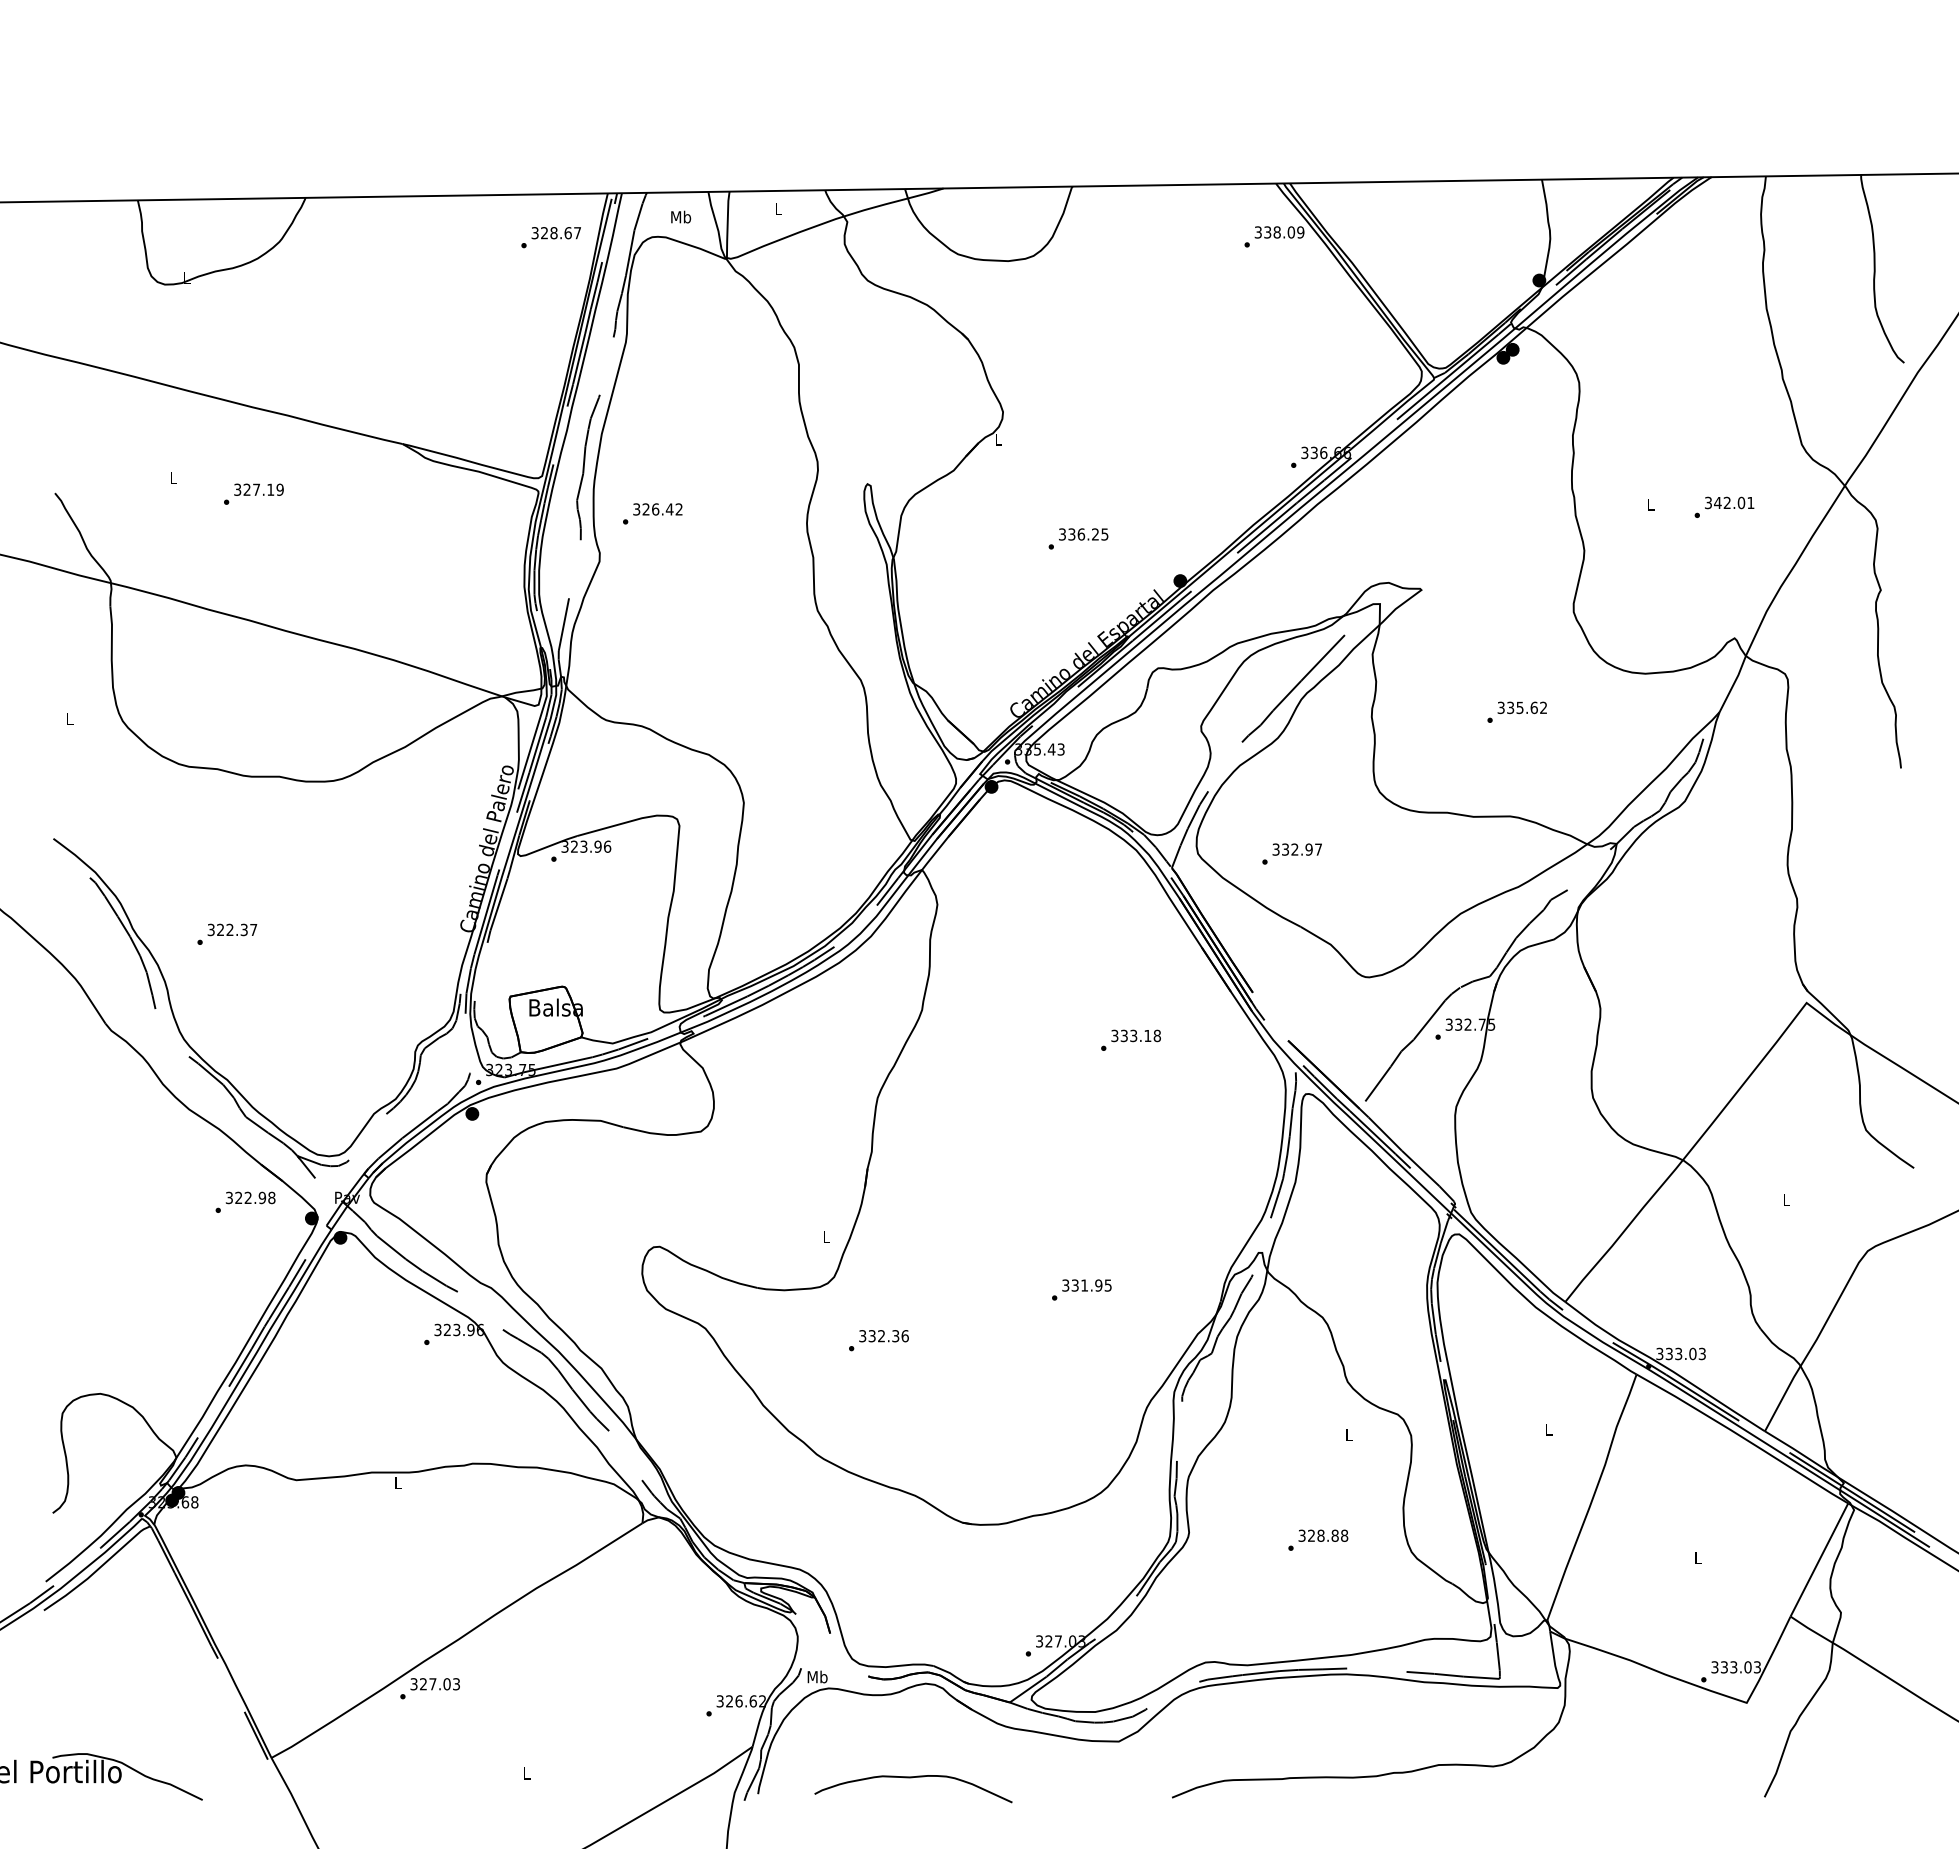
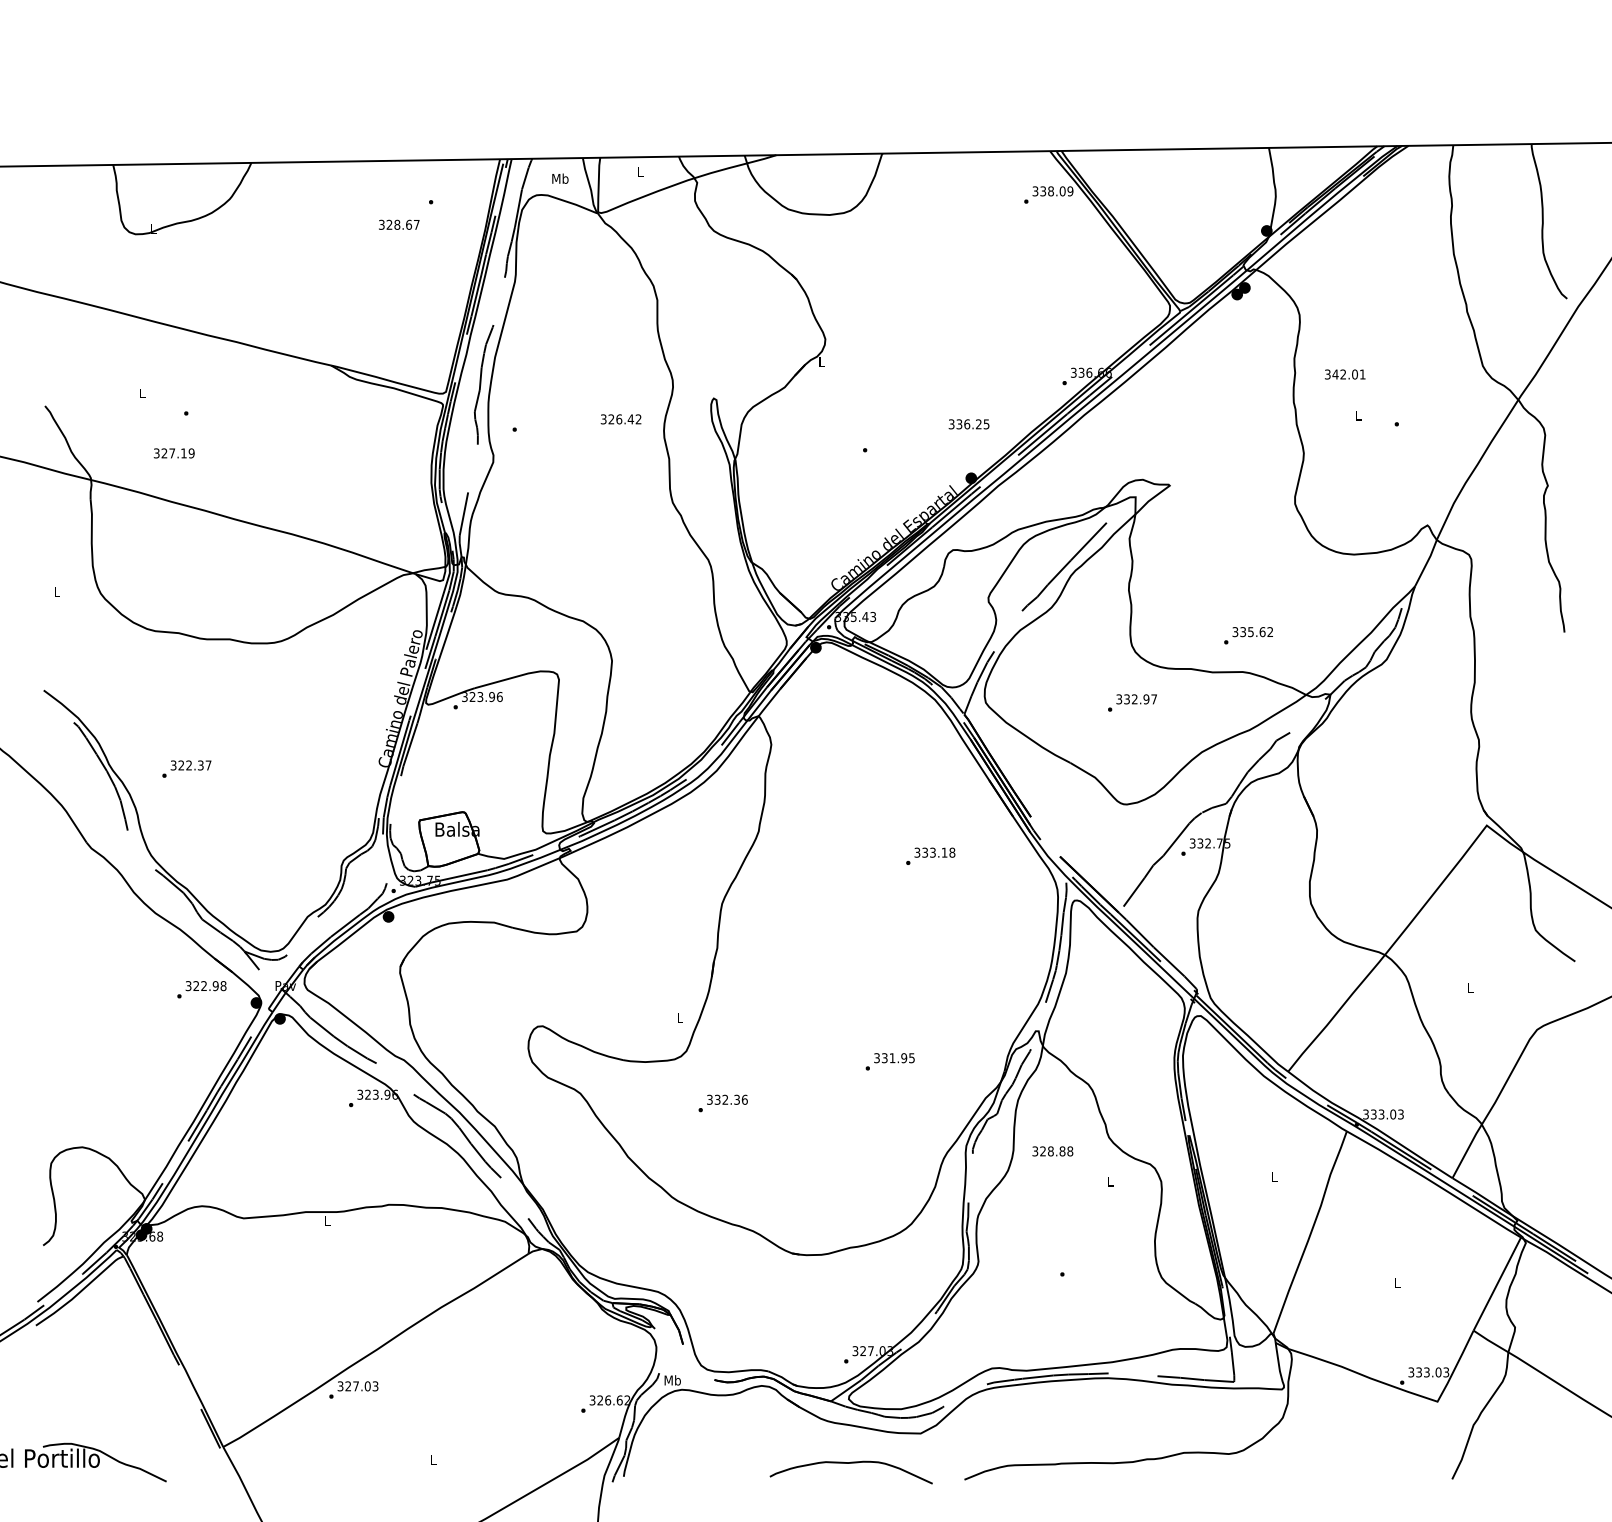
text: (555, 233) -> (398, 225), moved
text: (258, 489) -> (173, 453), moved
text: (1729, 502) -> (1345, 374), moved
text: (657, 509) -> (620, 419), moved
text: (1083, 534) -> (968, 424), moved
text: (1516, 711) -> (1248, 635), moved
text: (1291, 853) -> (1131, 702), moved
text: (1323, 1535) -> (1052, 1151), moved
curve: (912, 1778) -> (850, 1463), moved

